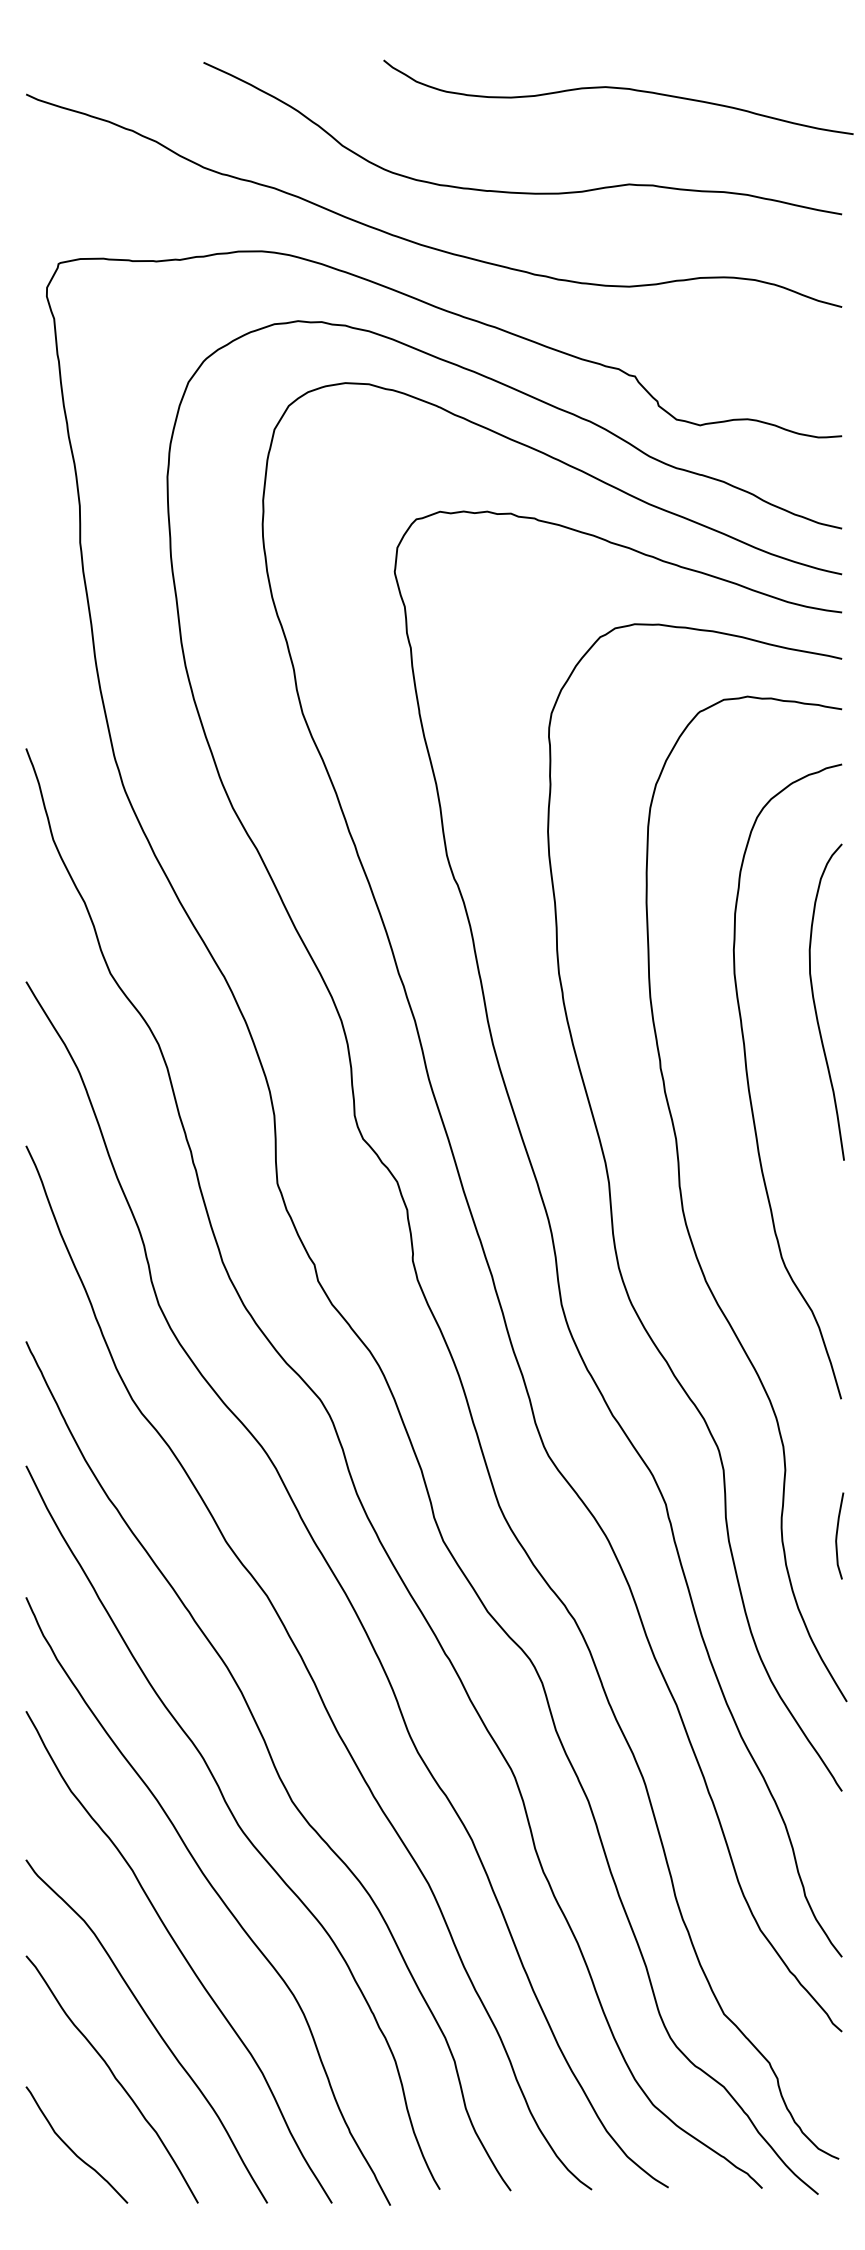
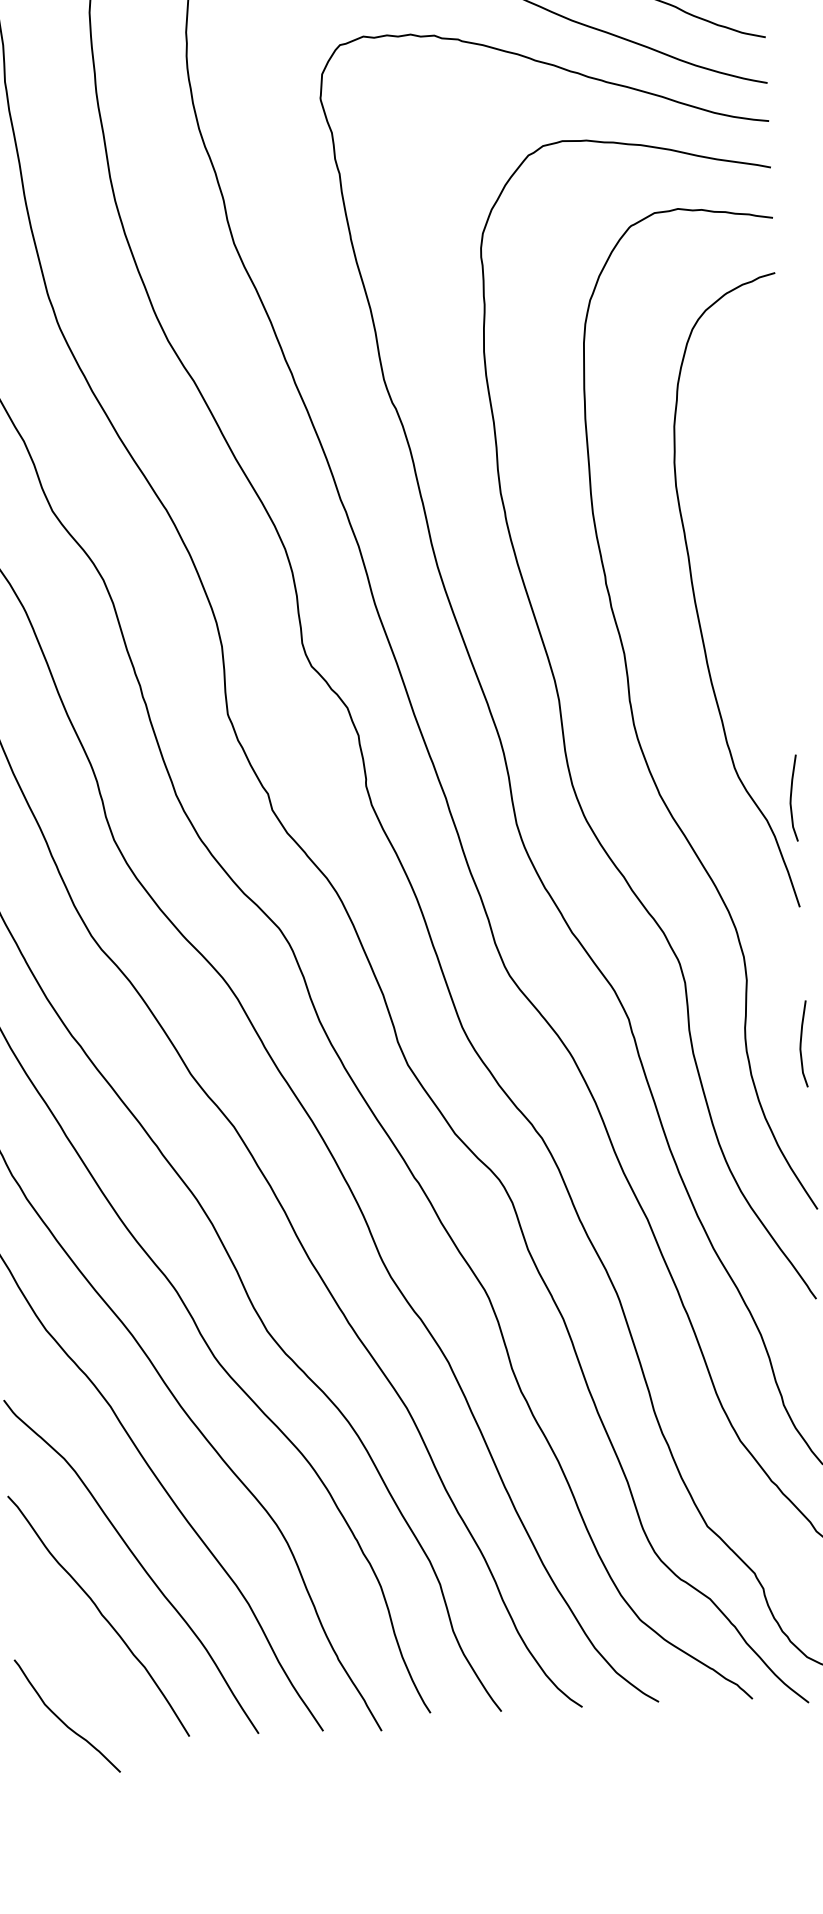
curve: (815, 1002) -> (758, 511), removed
curve: (837, 1289) -> (791, 797), added
curve: (71, 2148) -> (62, 1719), moved

